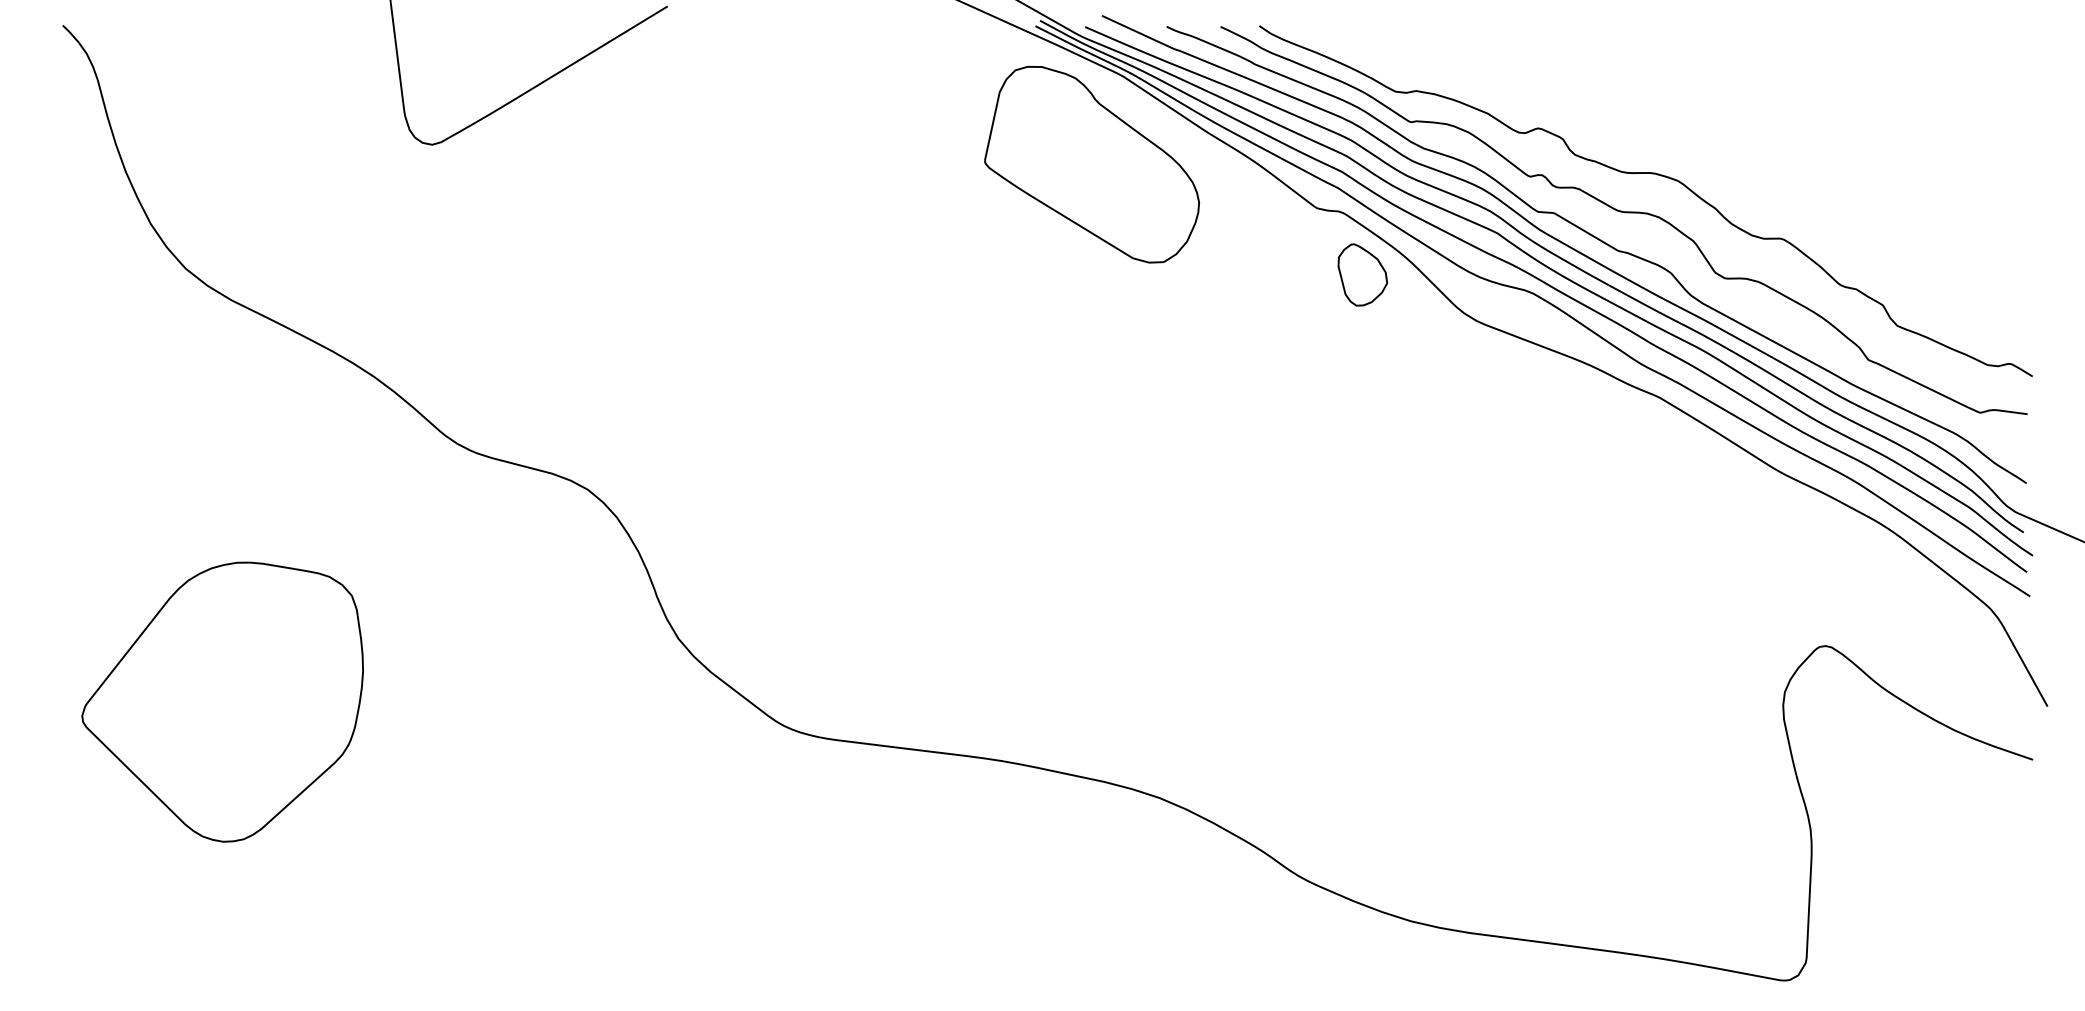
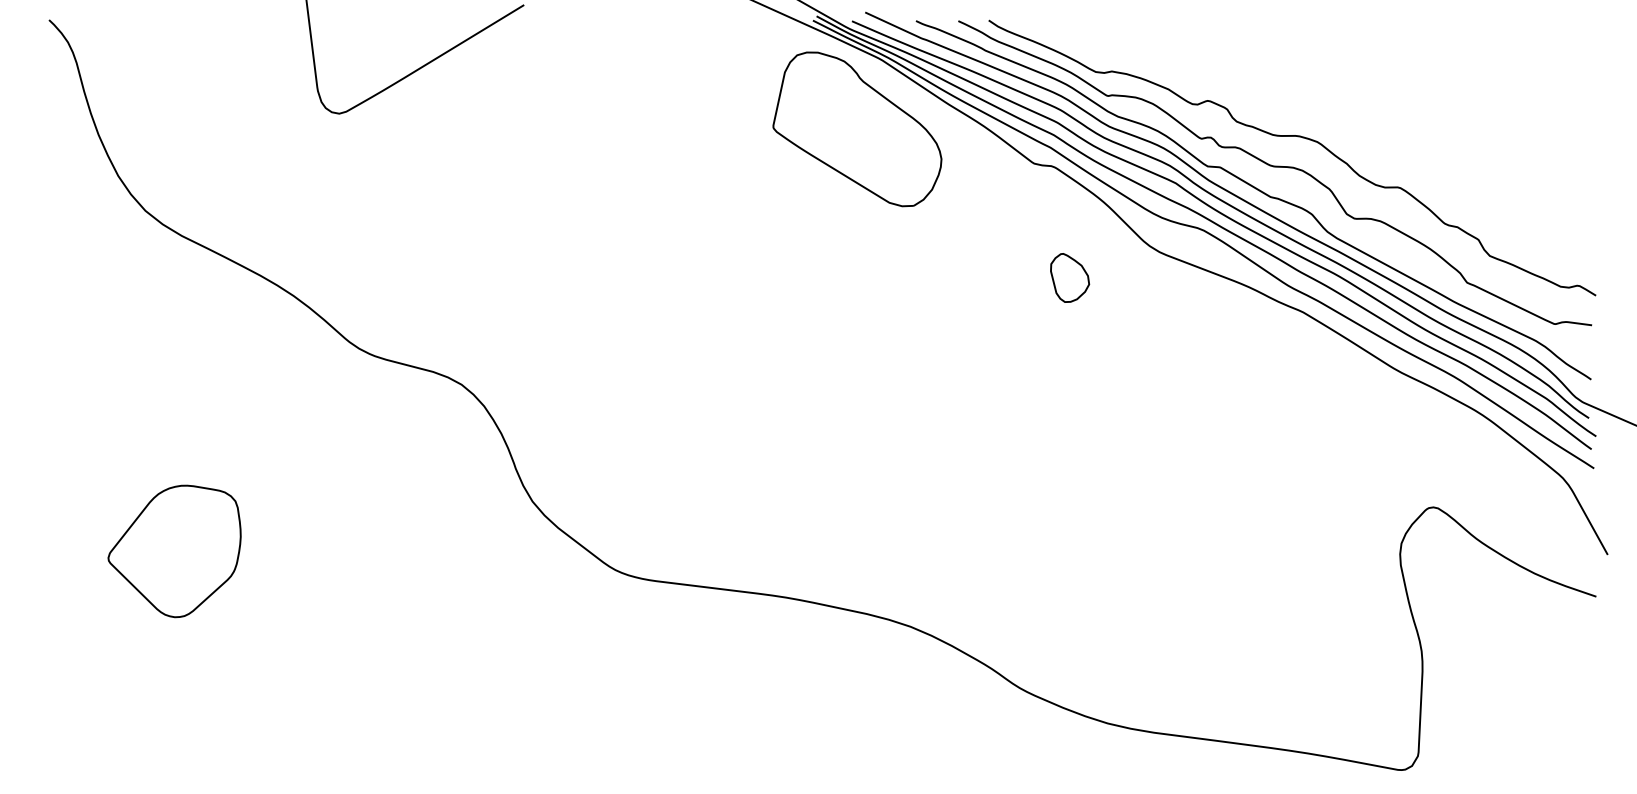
part: (1363, 274) -> (1070, 277), moved
part: (222, 702) -> (174, 551), size x0.6

